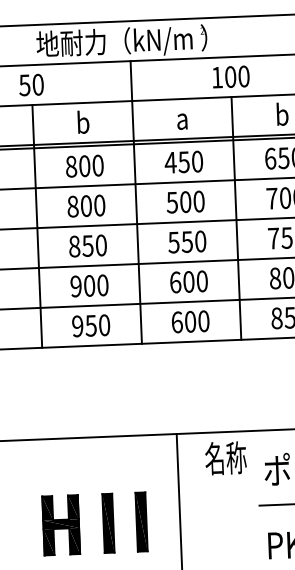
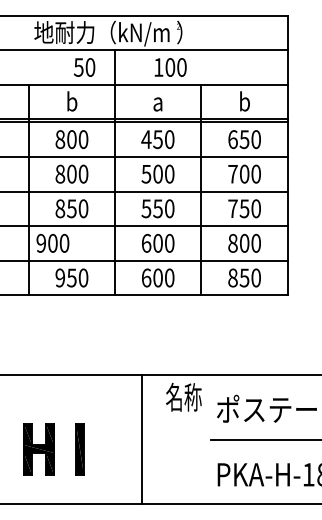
text: (230, 77) -> (170, 67), moved
text: (31, 85) -> (84, 67), moved
text: (89, 286) -> (52, 243), moved
part: (141, 521) -> (108, 449), removed

